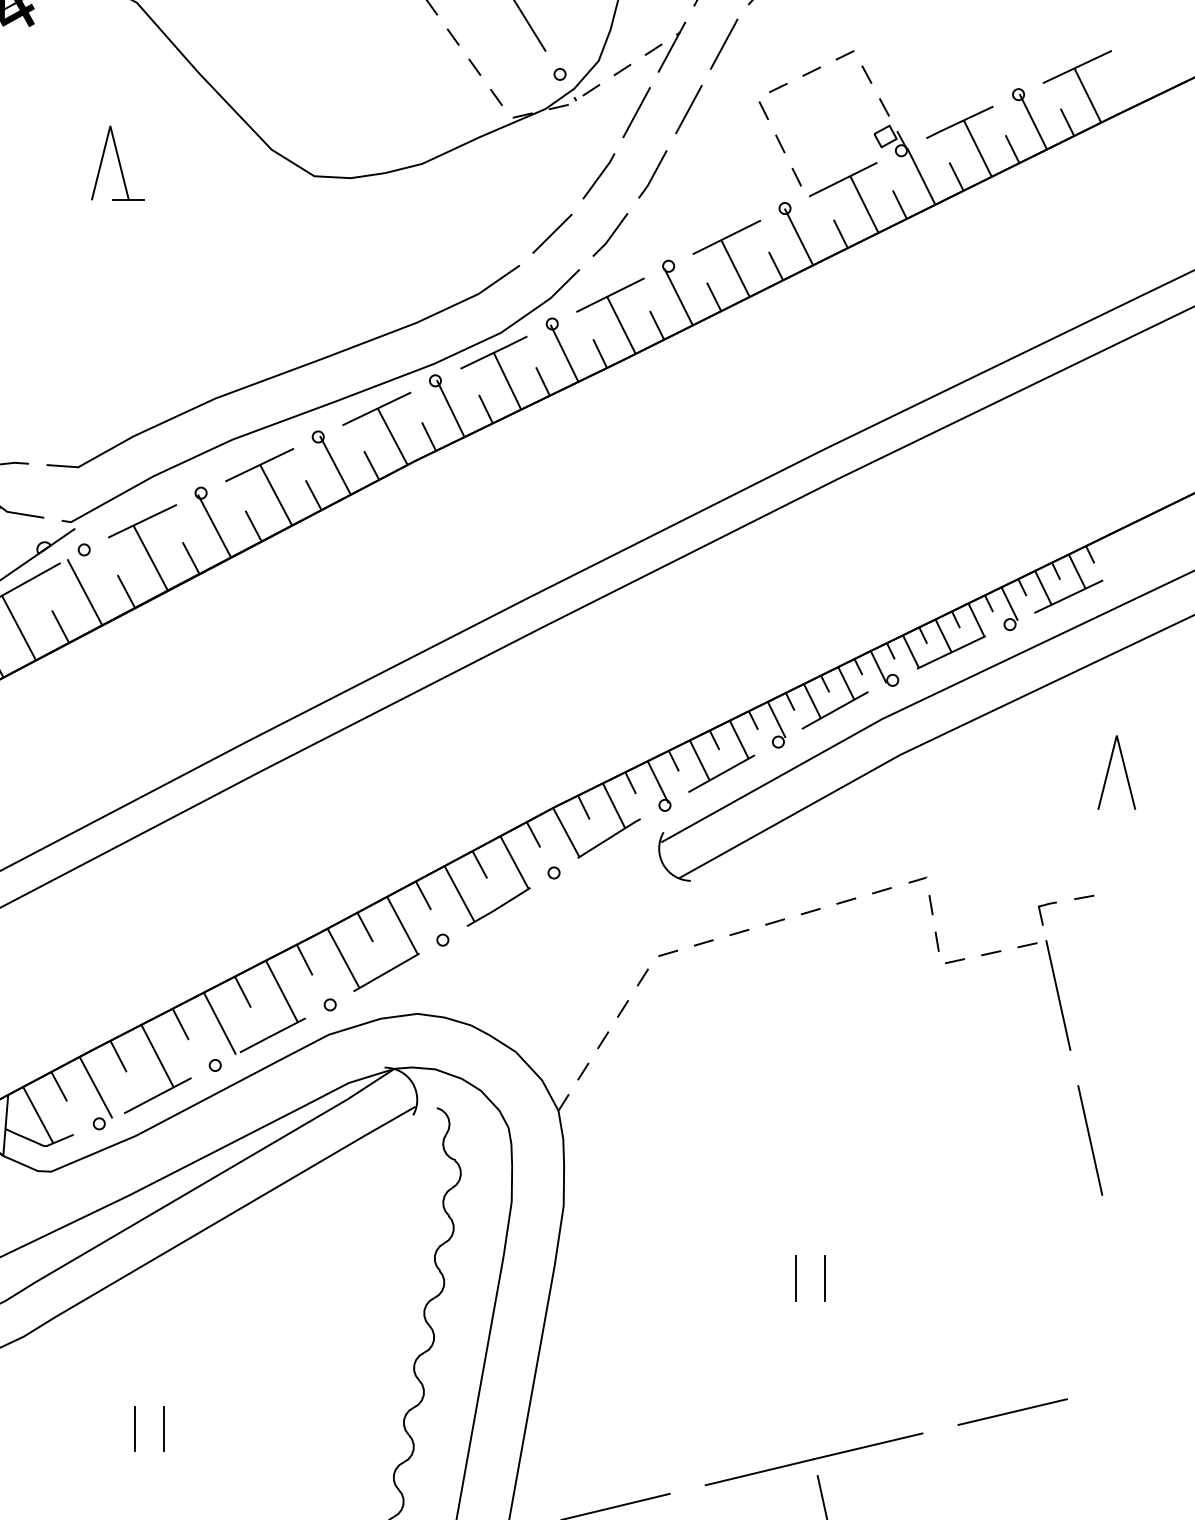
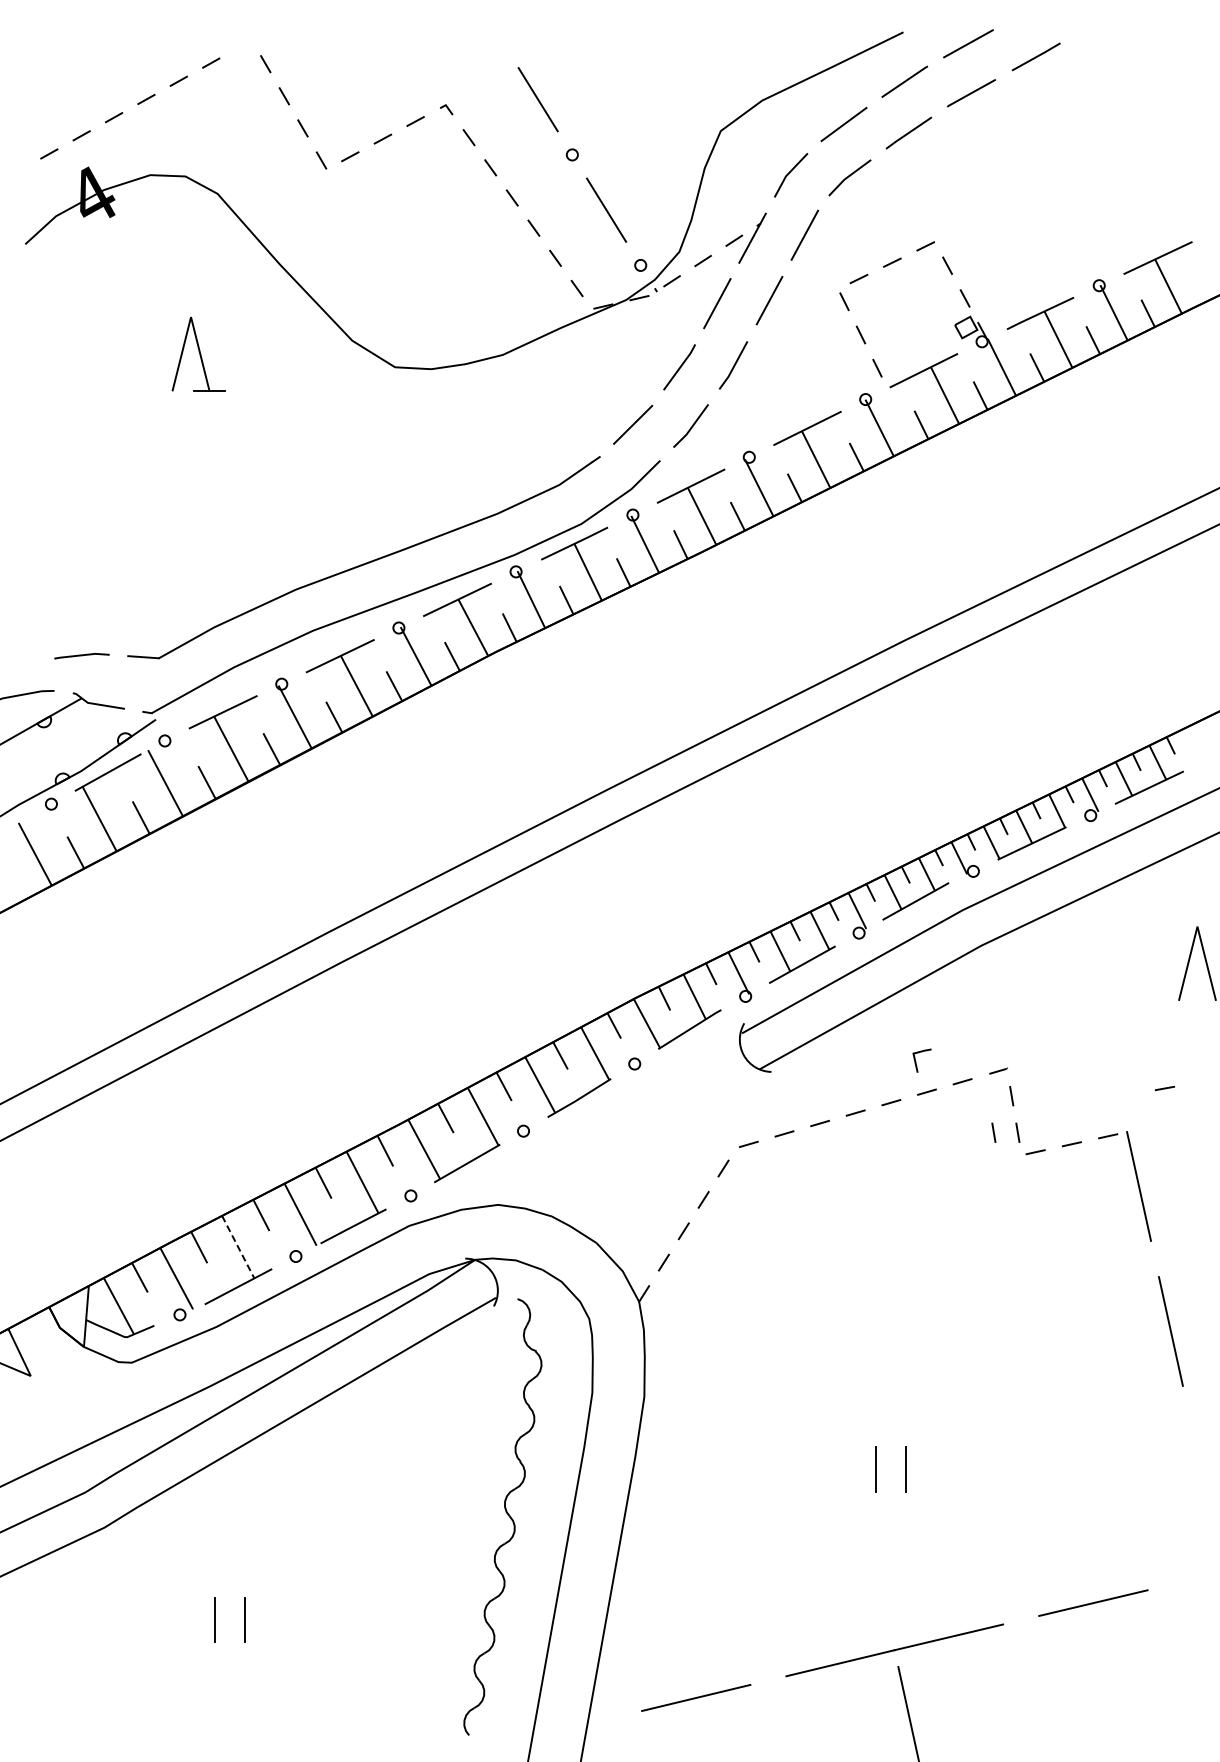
part: (1046, 913) -> (921, 1060), moved
line: (912, 941) -> (993, 1132), added
line: (157, 1056) -> (238, 1247), solid -> dashed

